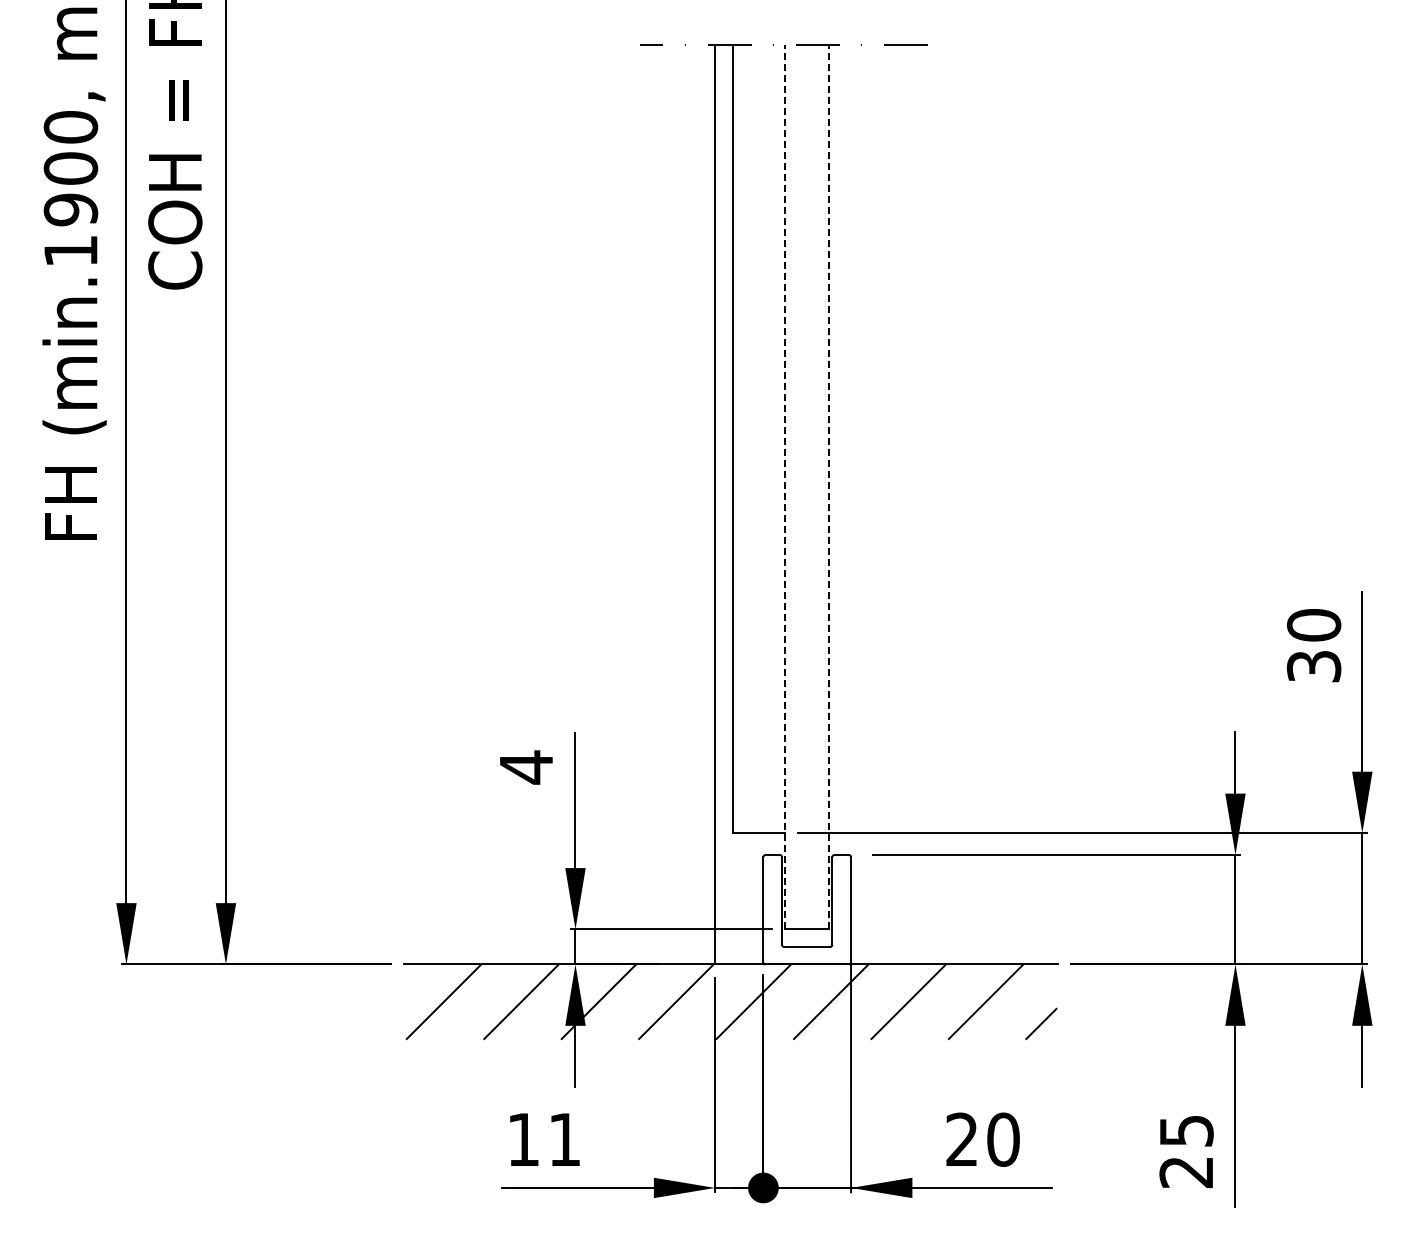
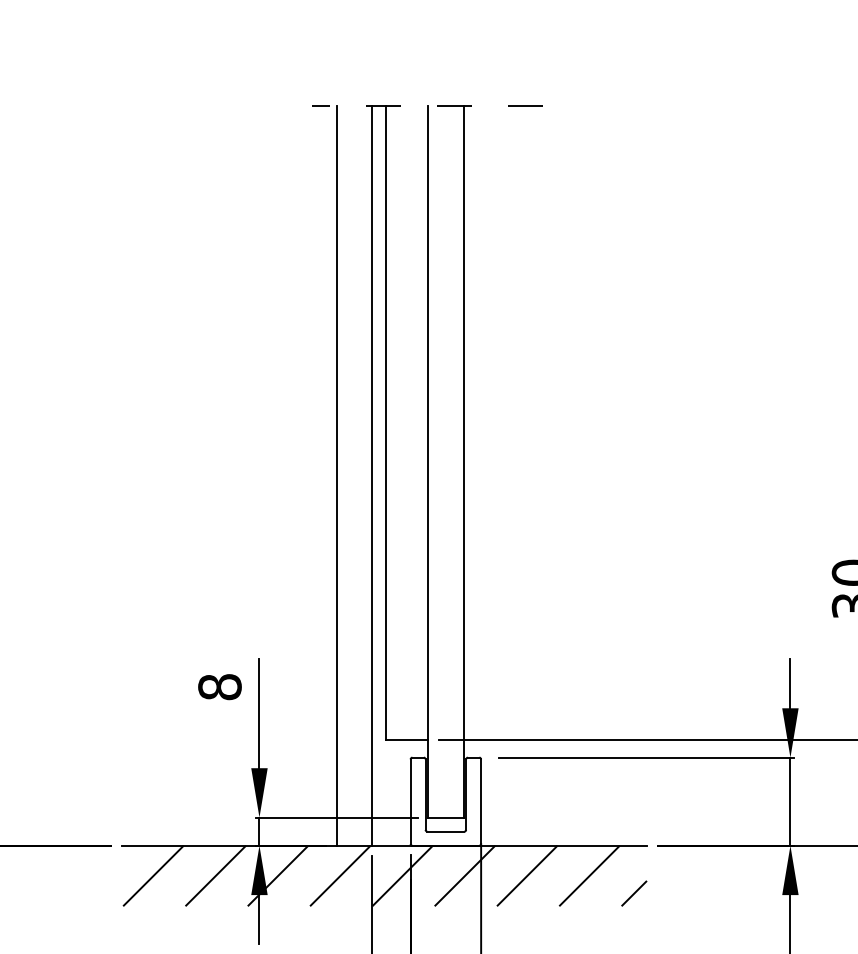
line: (785, 486) -> (428, 461), dashed -> solid
line: (829, 486) -> (463, 461), dashed -> solid
line: (671, 504) -> (336, 475), added
text: (526, 767) -> (220, 687), 4 -> 8

